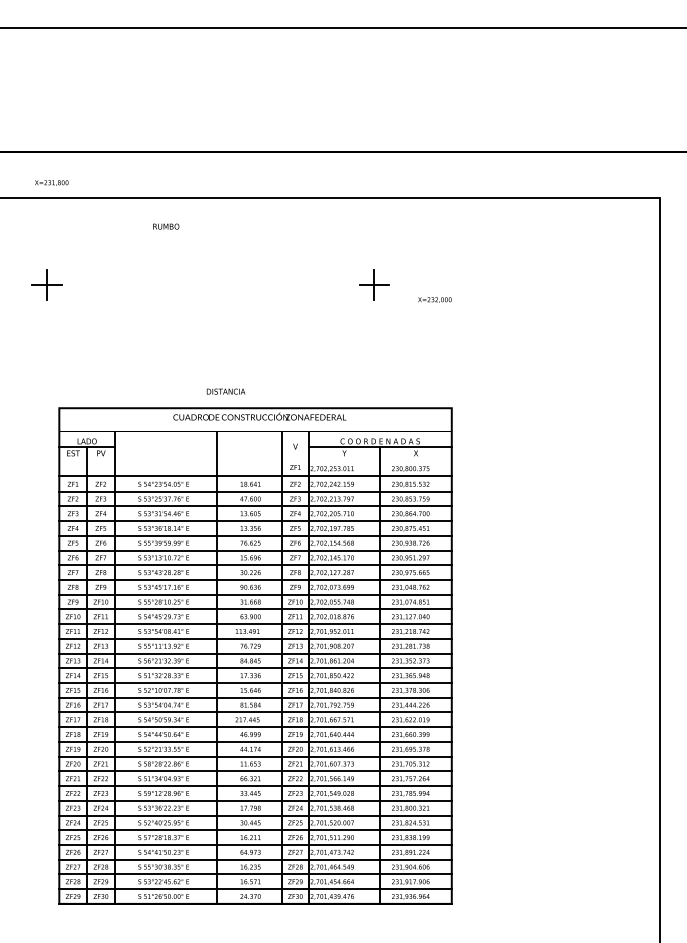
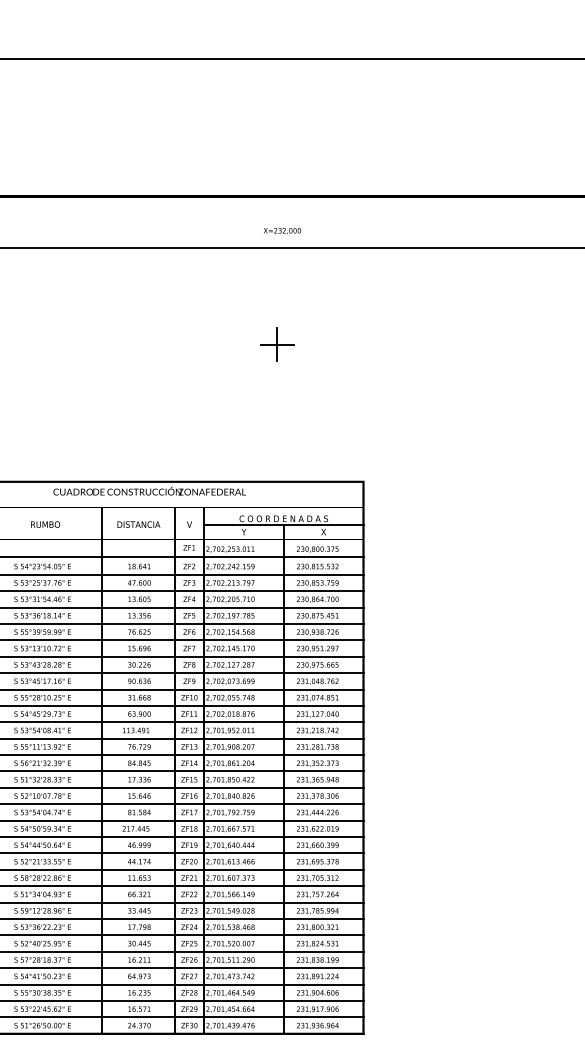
text: (166, 226) -> (45, 524), moved
text: (434, 299) -> (281, 230), moved
text: (225, 391) -> (138, 524), moved

